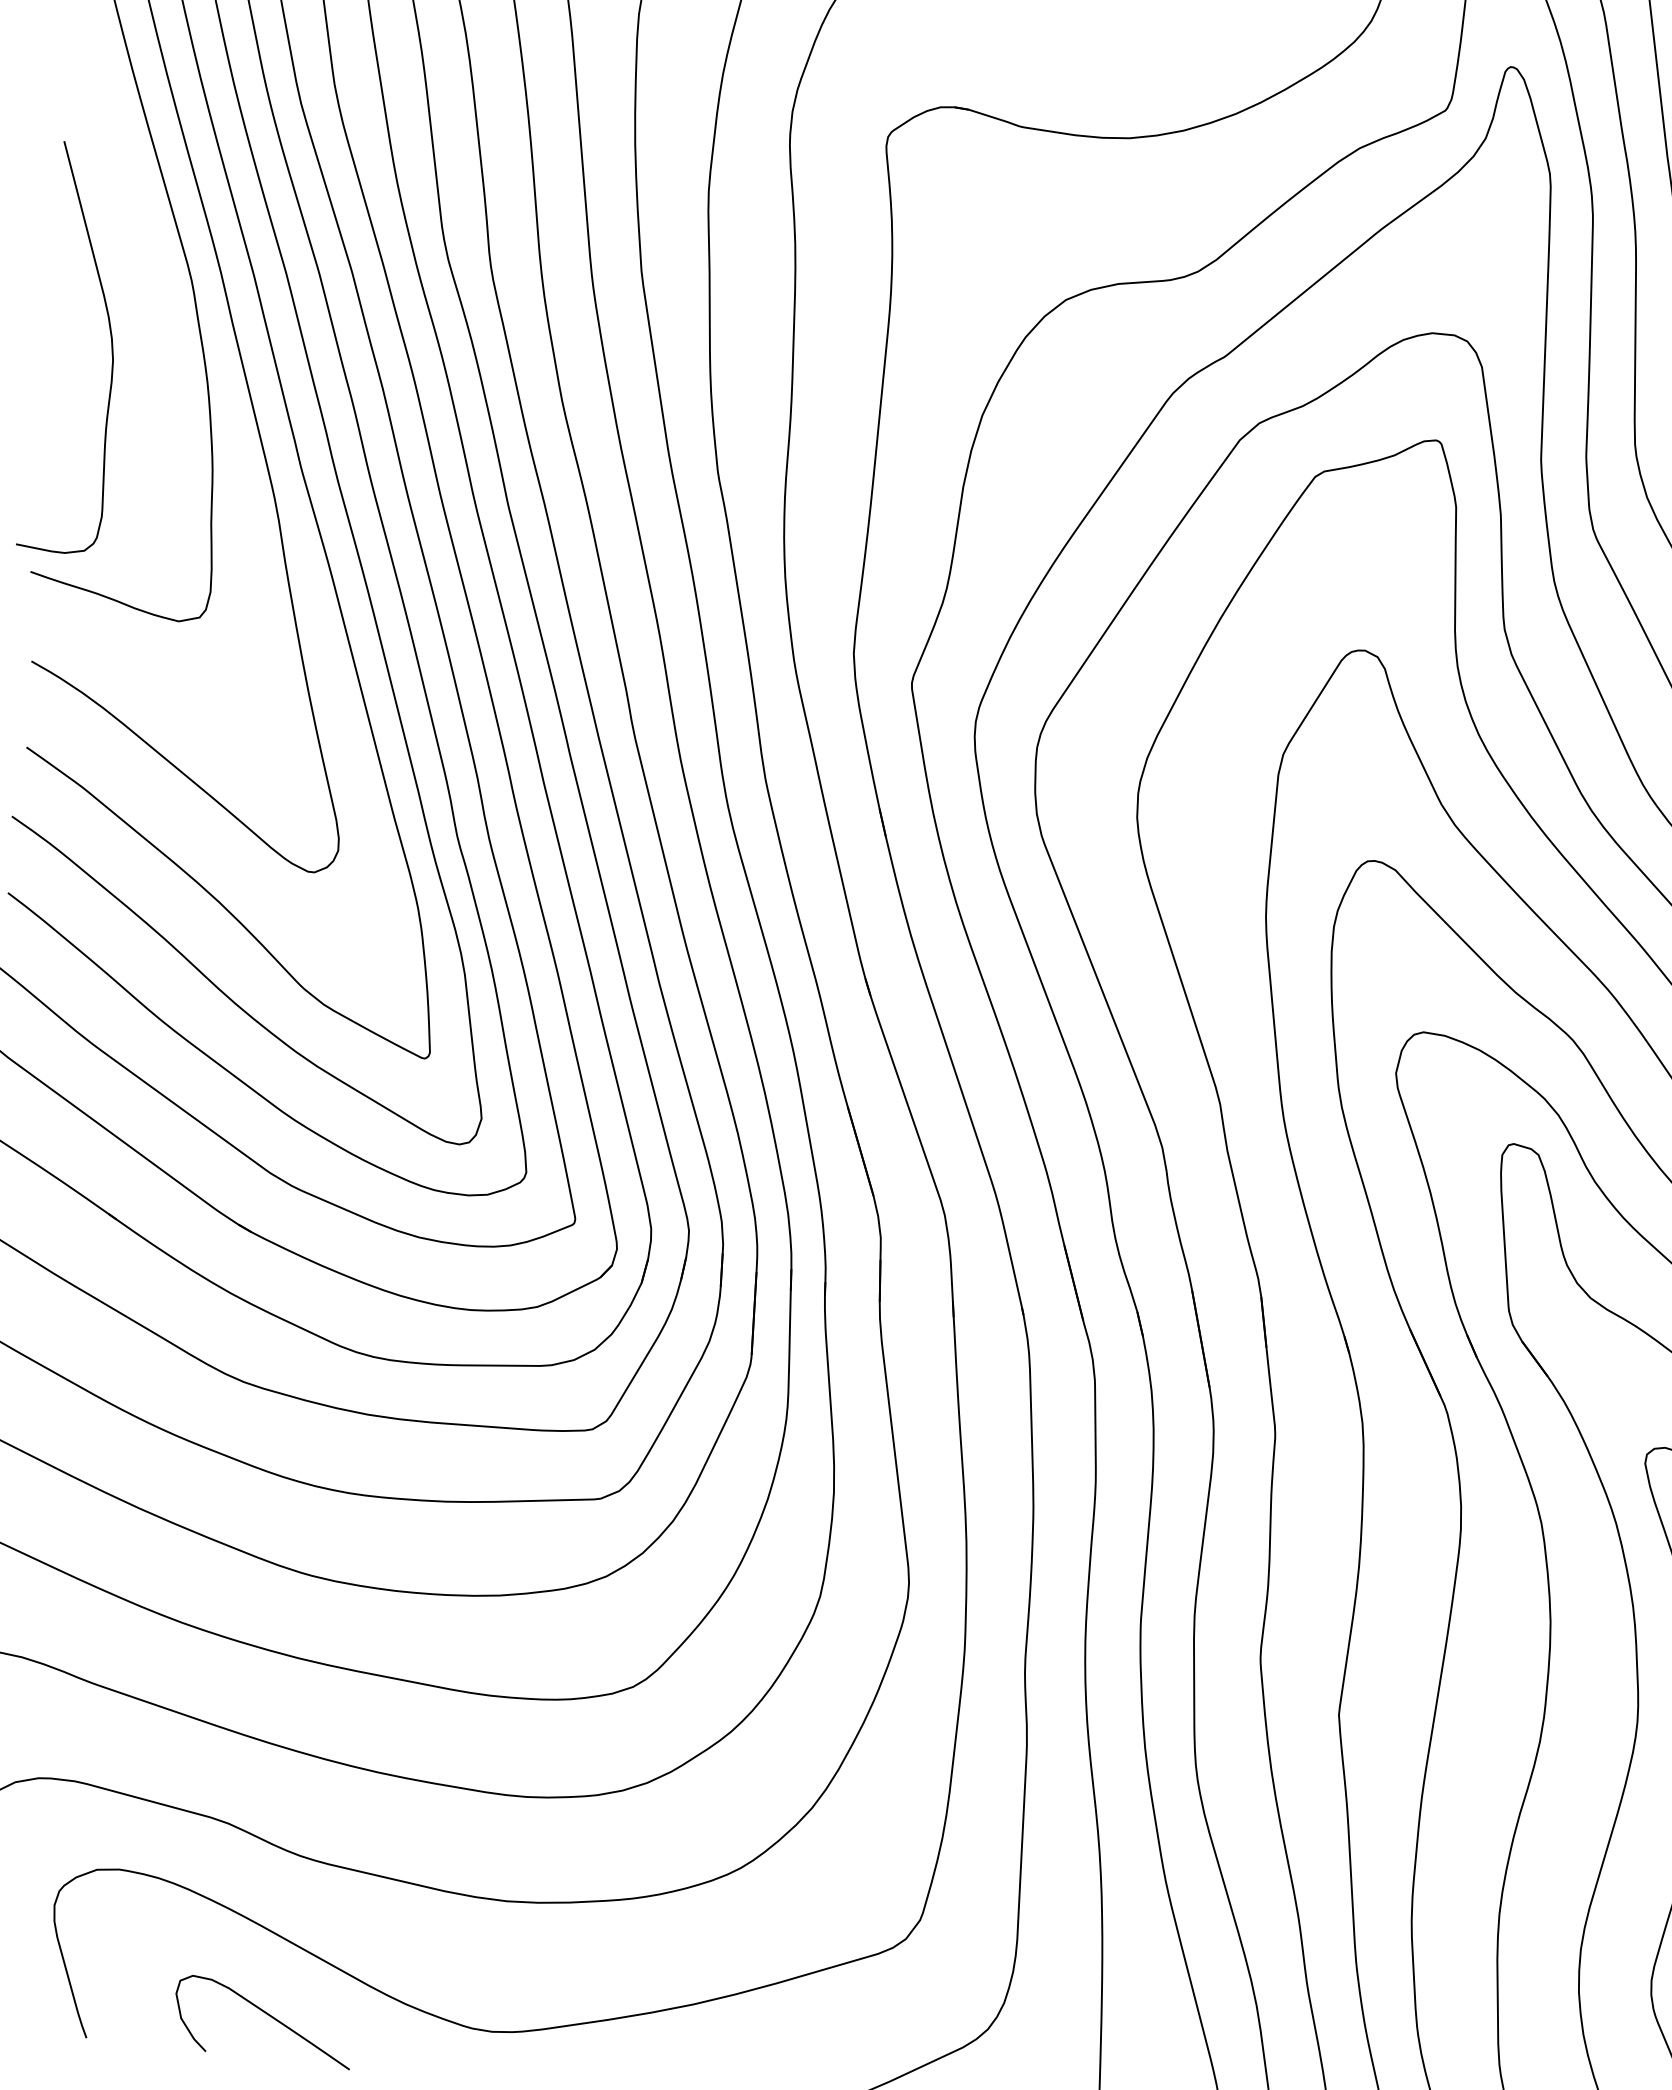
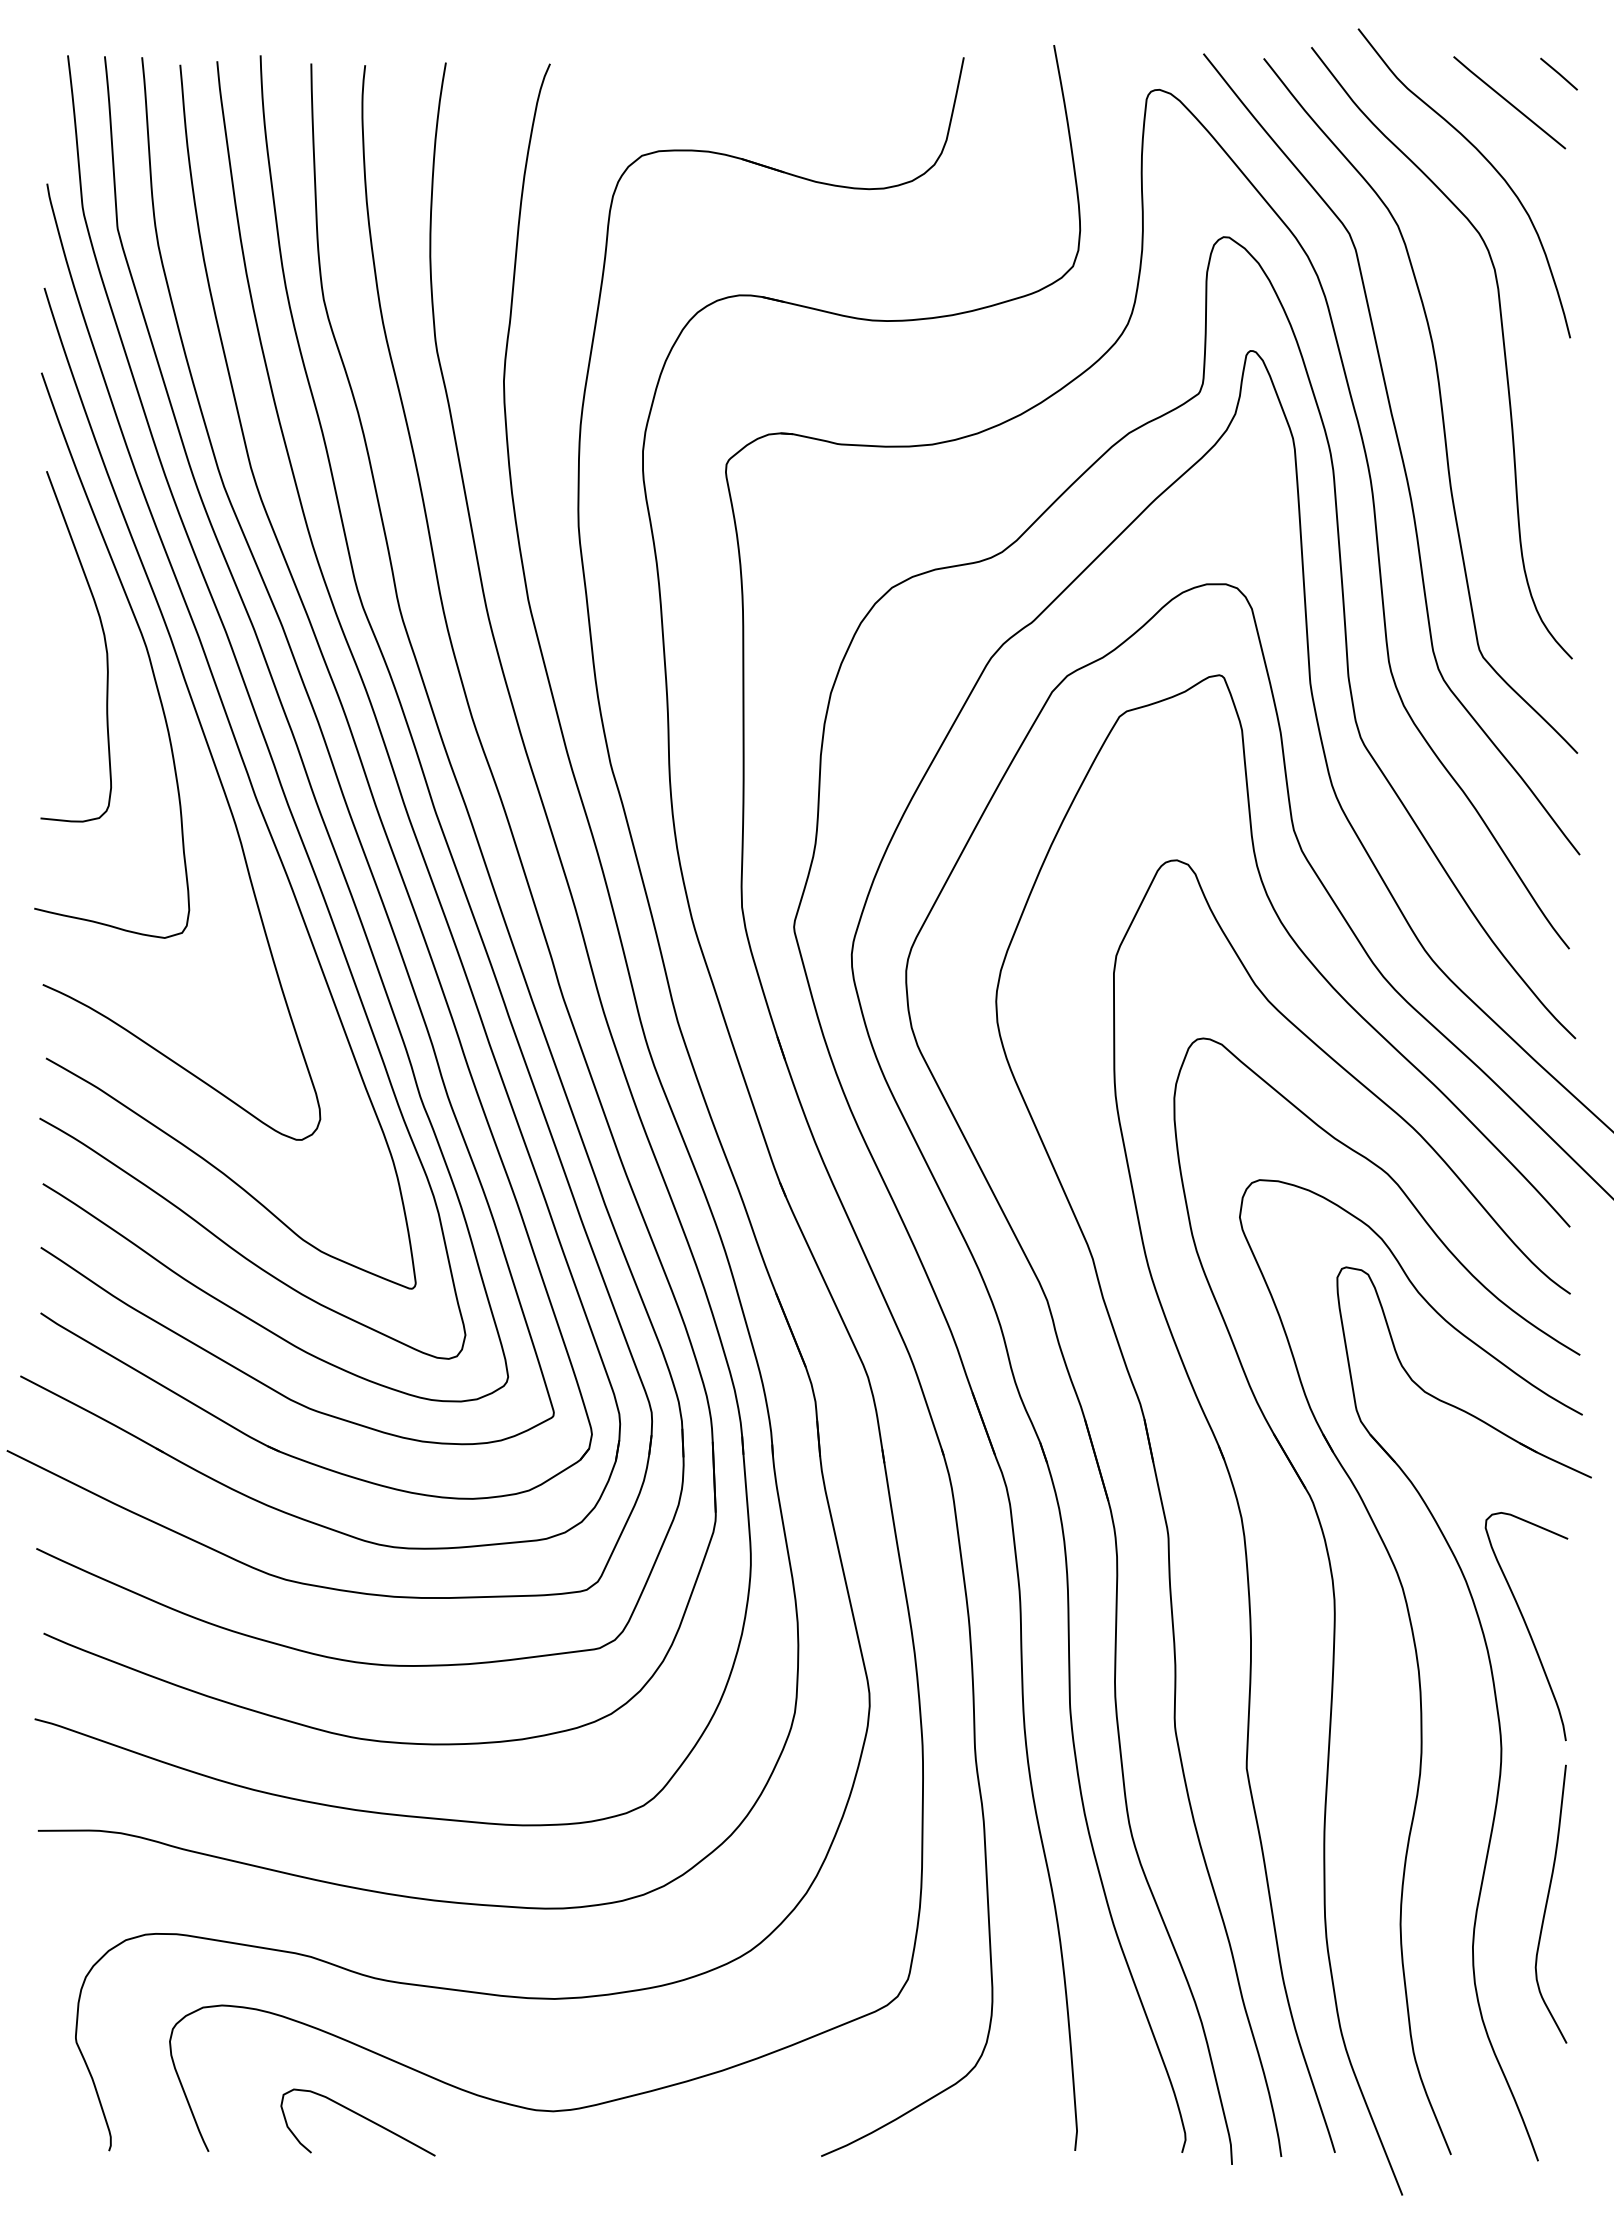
curve: (110, 349) -> (104, 644), moved

